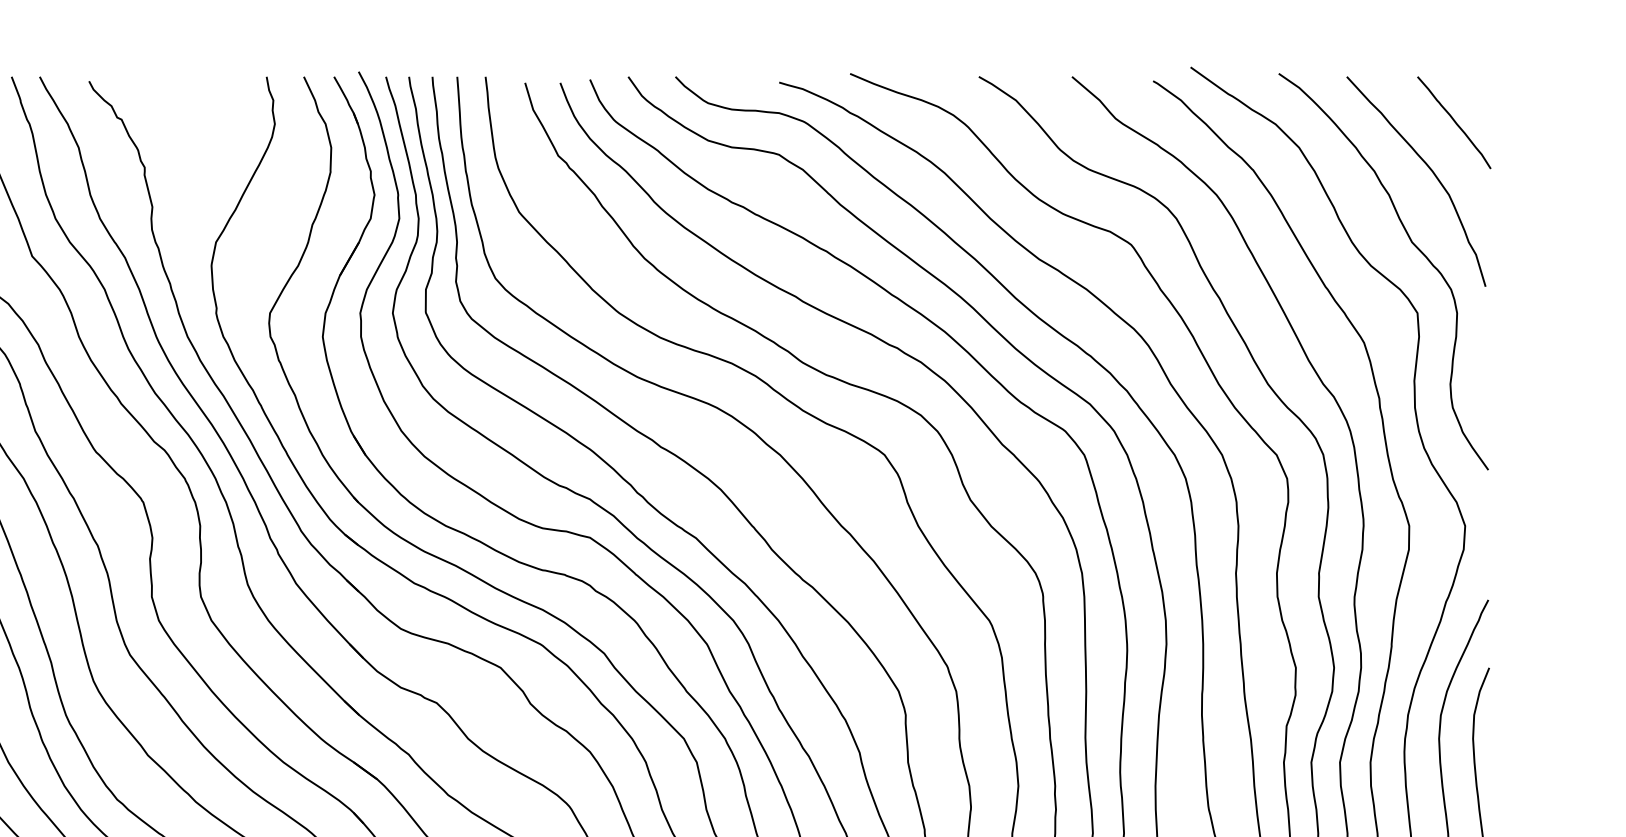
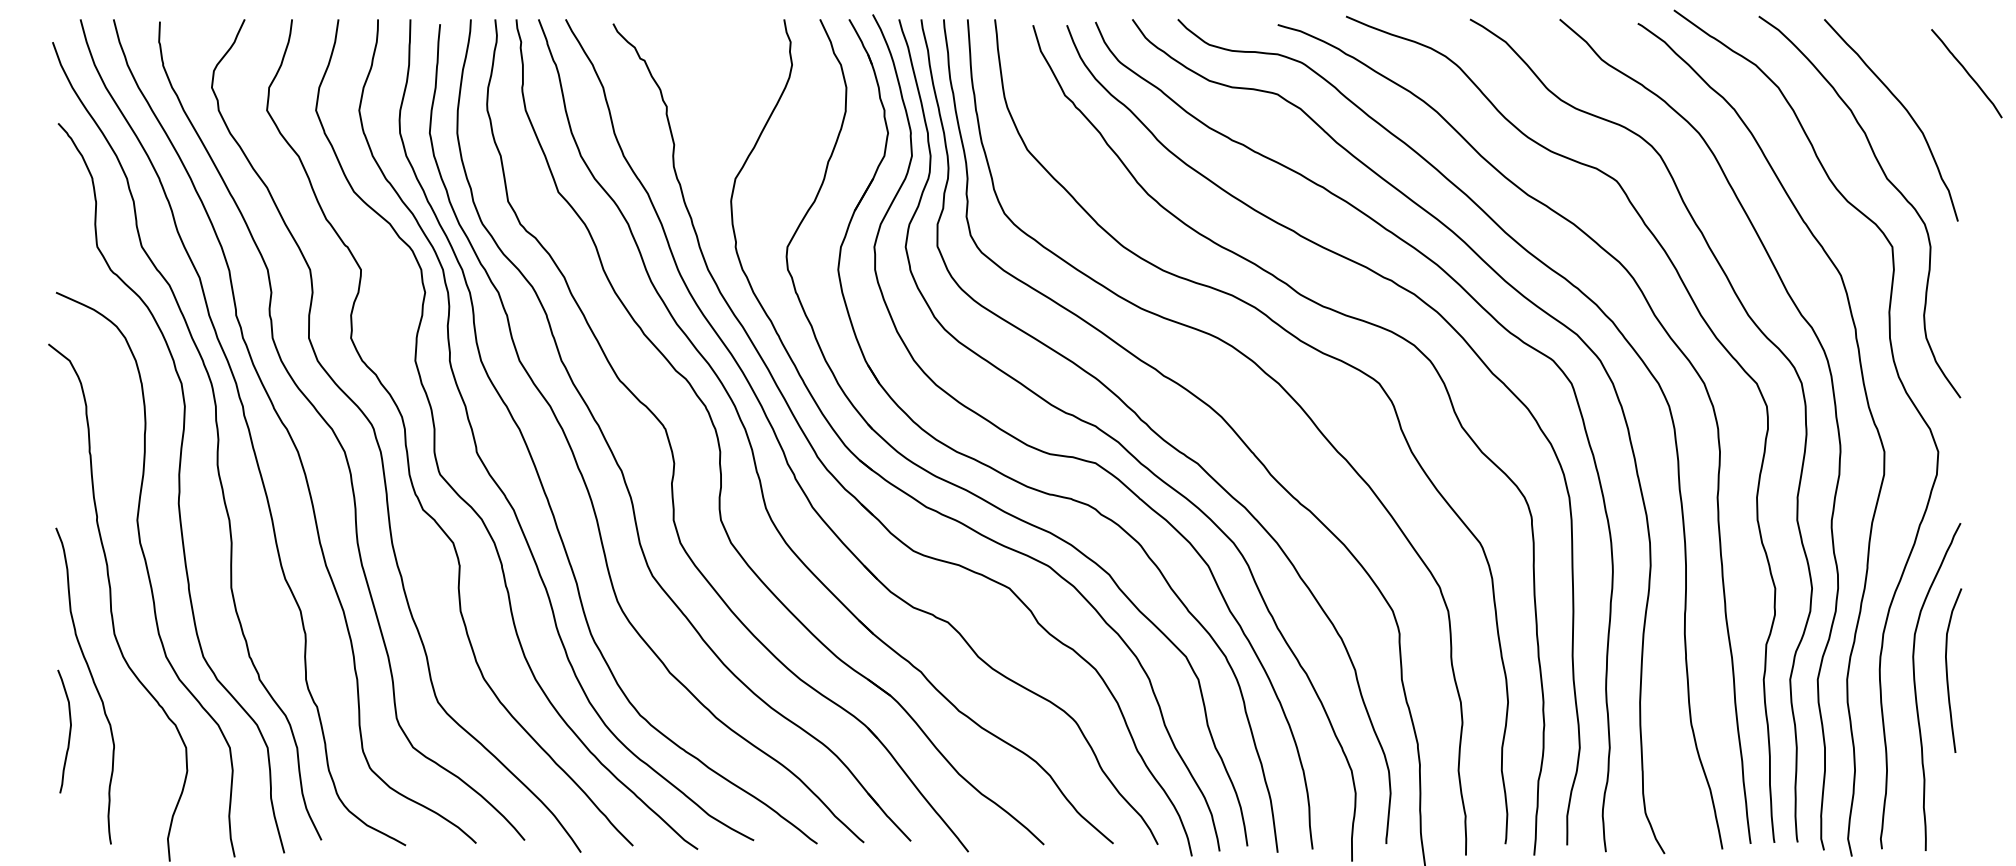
curve: (1453, 121) -> (1966, 72), moved

